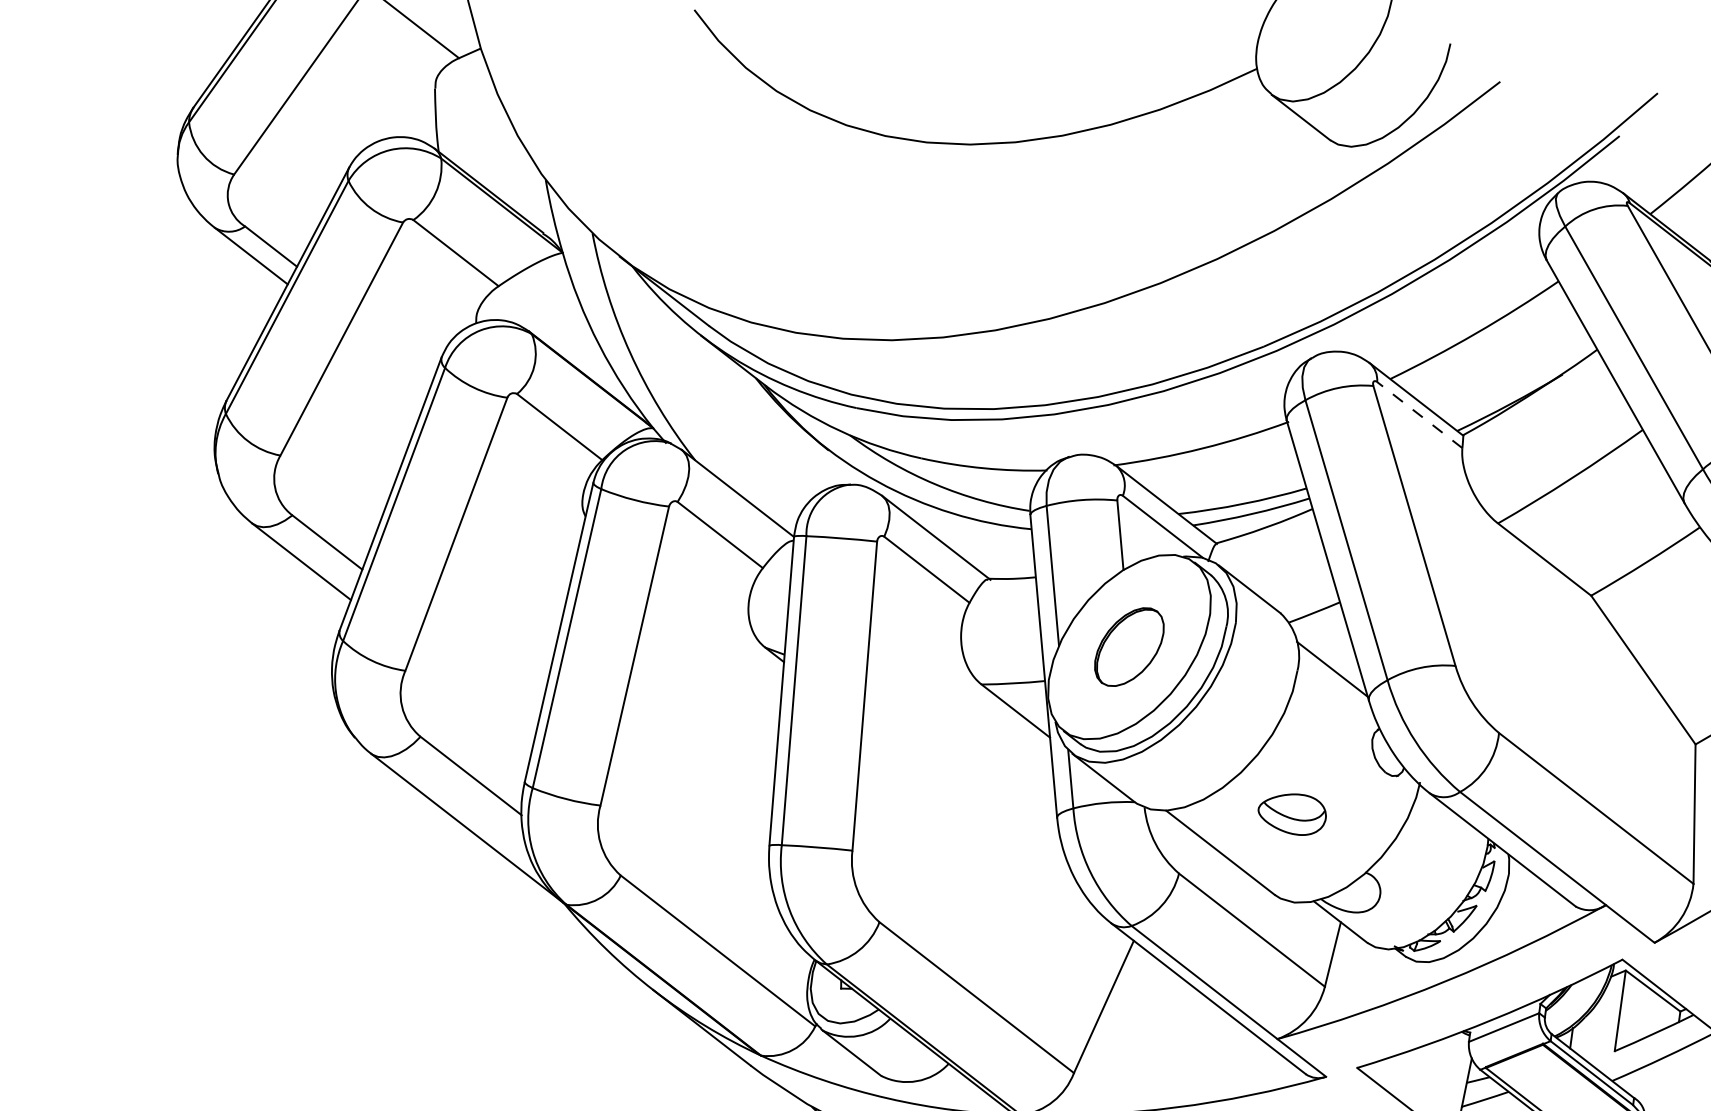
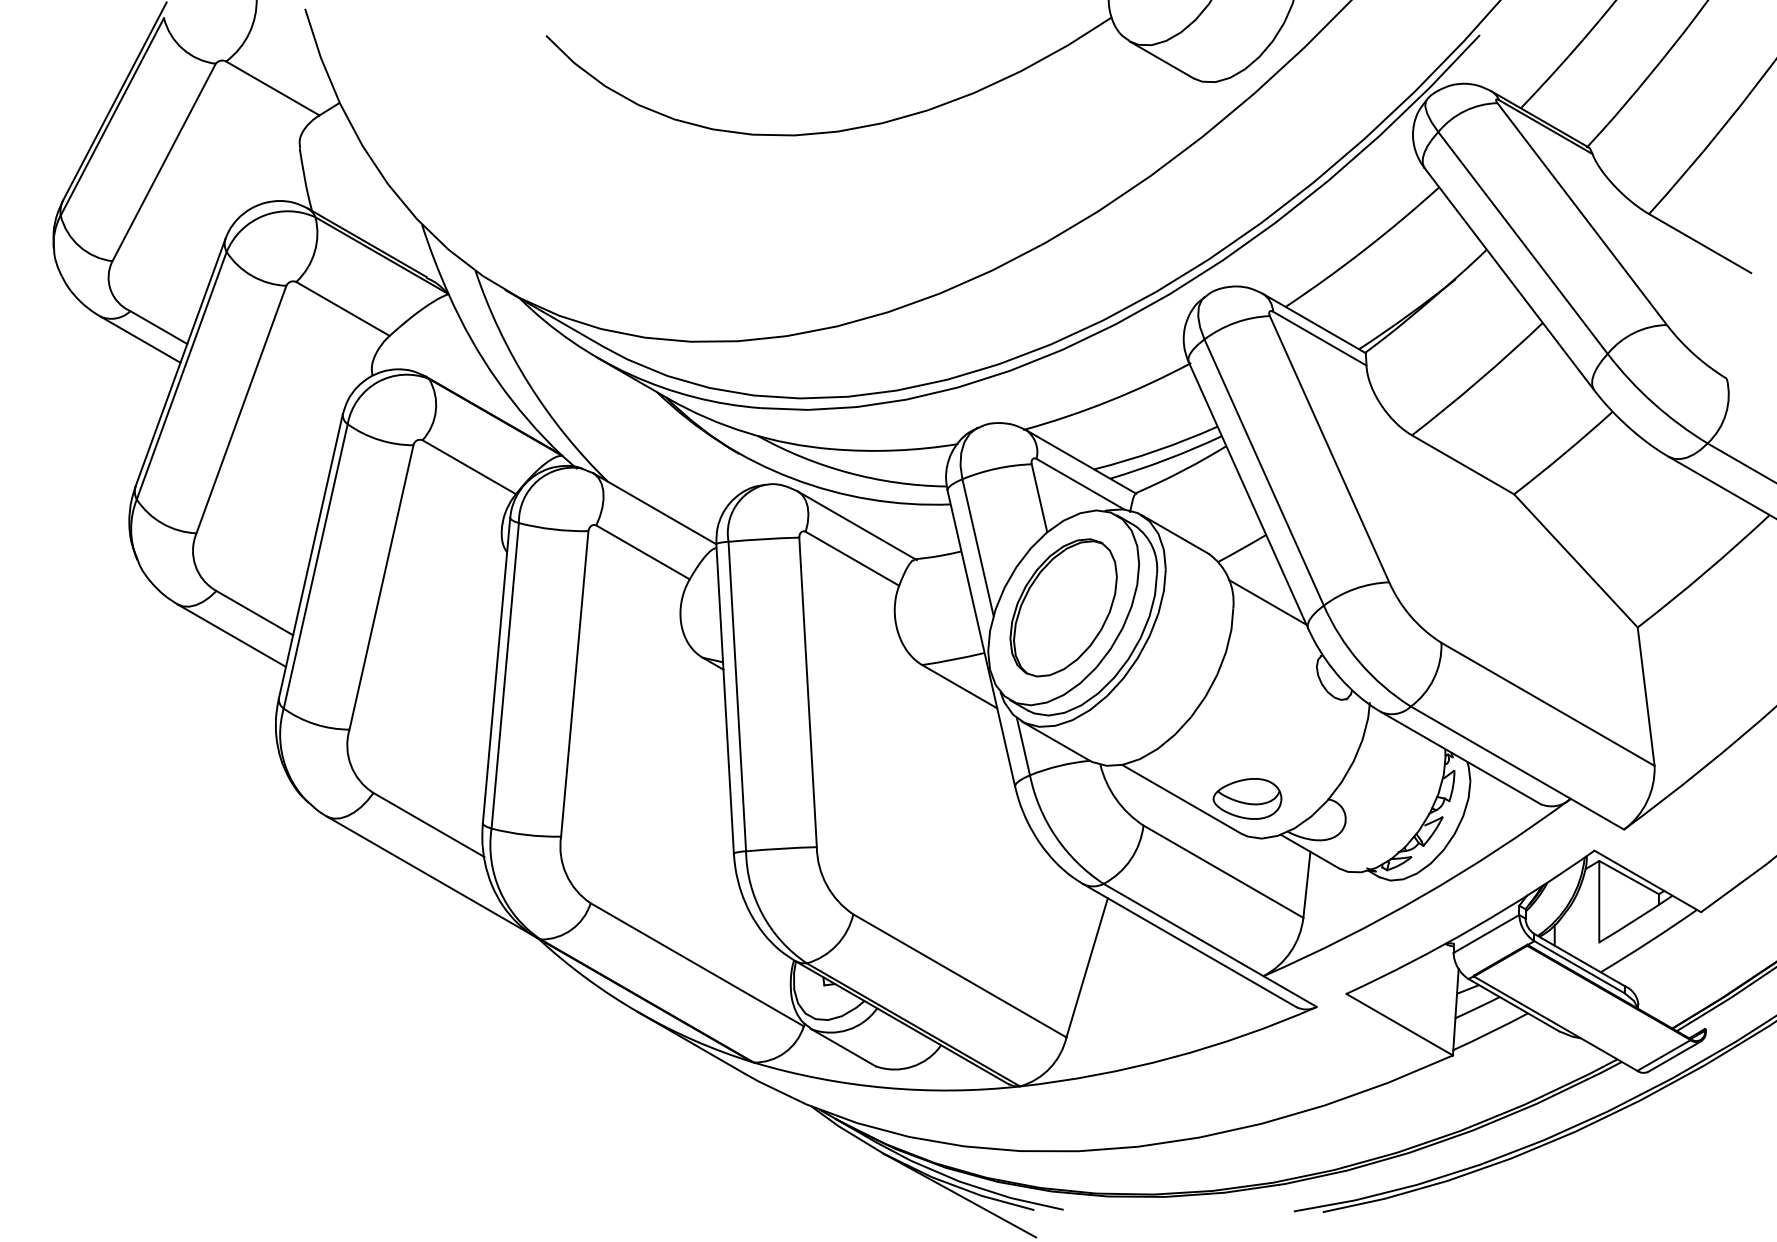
line: (1419, 414) -> (1319, 338), dashed -> solid
part: (1129, 646) -> (1063, 607), size x1.67
part: (1292, 813) -> (1247, 798), moved

